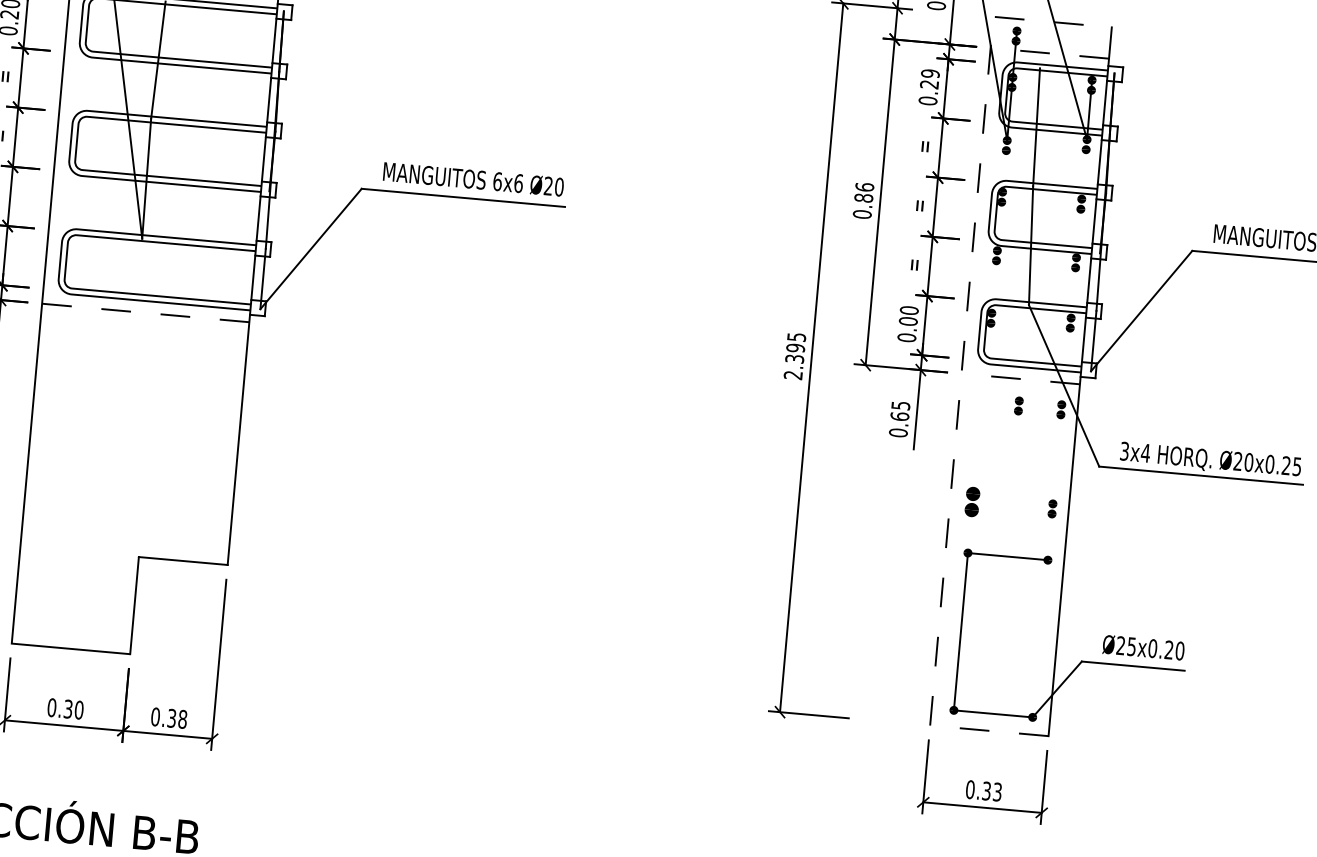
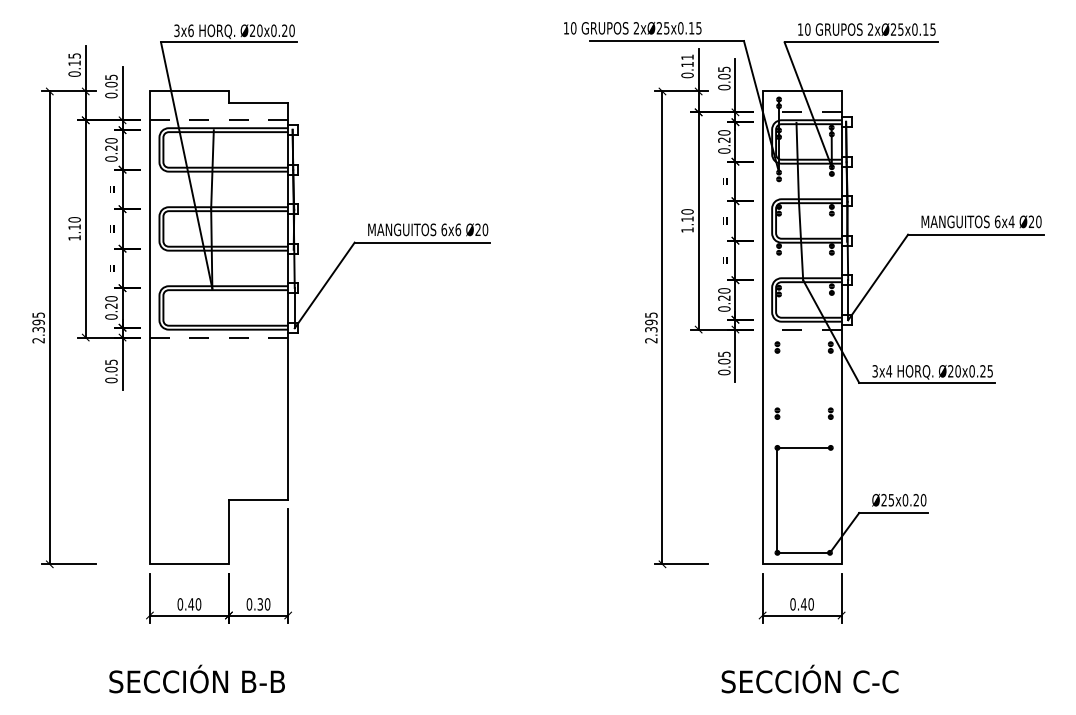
text: (930, 73) -> (724, 132), 0.29 -> 0.20
text: (863, 200) -> (687, 220), 0.86 -> 1.10
text: (908, 320) -> (724, 297), 0.00 -> 0.20
line: (961, 370) -> (762, 327), dashed -> solid
part: (1018, 405) -> (777, 347), moved
text: (900, 416) -> (724, 361), 0.65 -> 0.05
part: (972, 501) -> (777, 413), size x0.62
text: (68, 709) -> (191, 604), 0.30 -> 0.40
text: (182, 719) -> (267, 604), 0.38 -> 0.30
text: (990, 791) -> (806, 604), 0.33 -> 0.40

